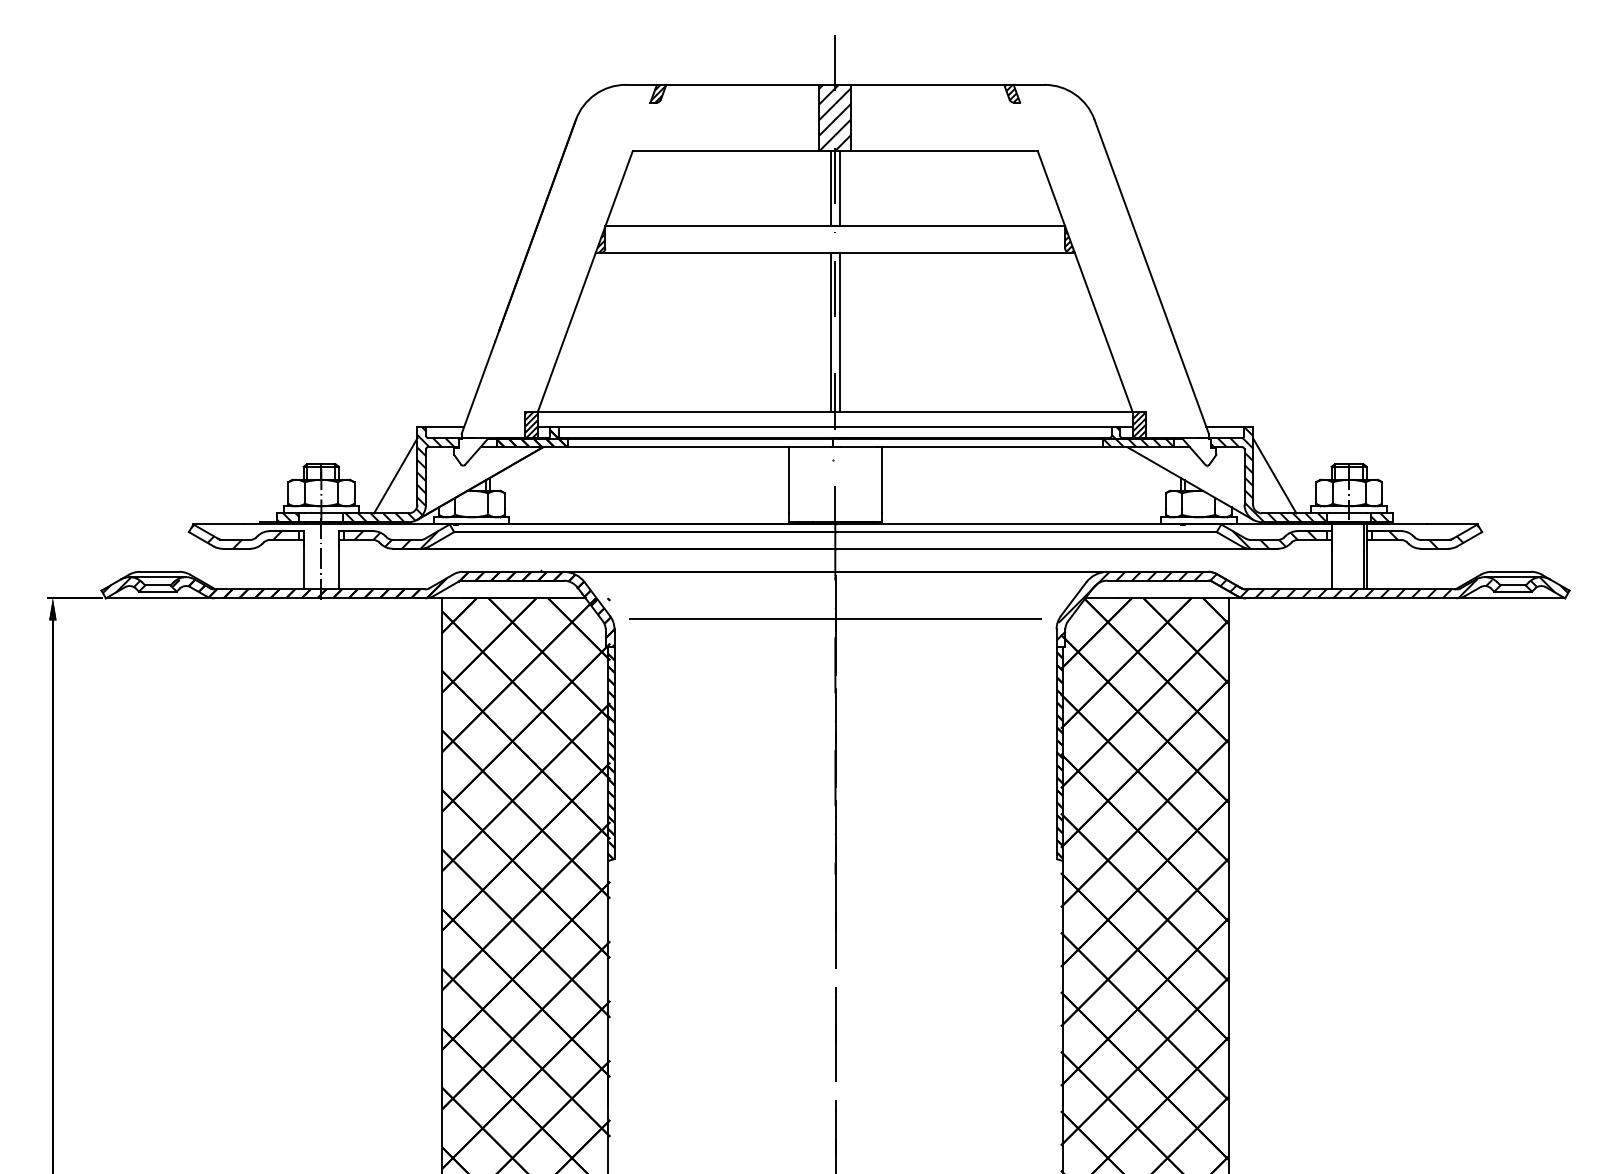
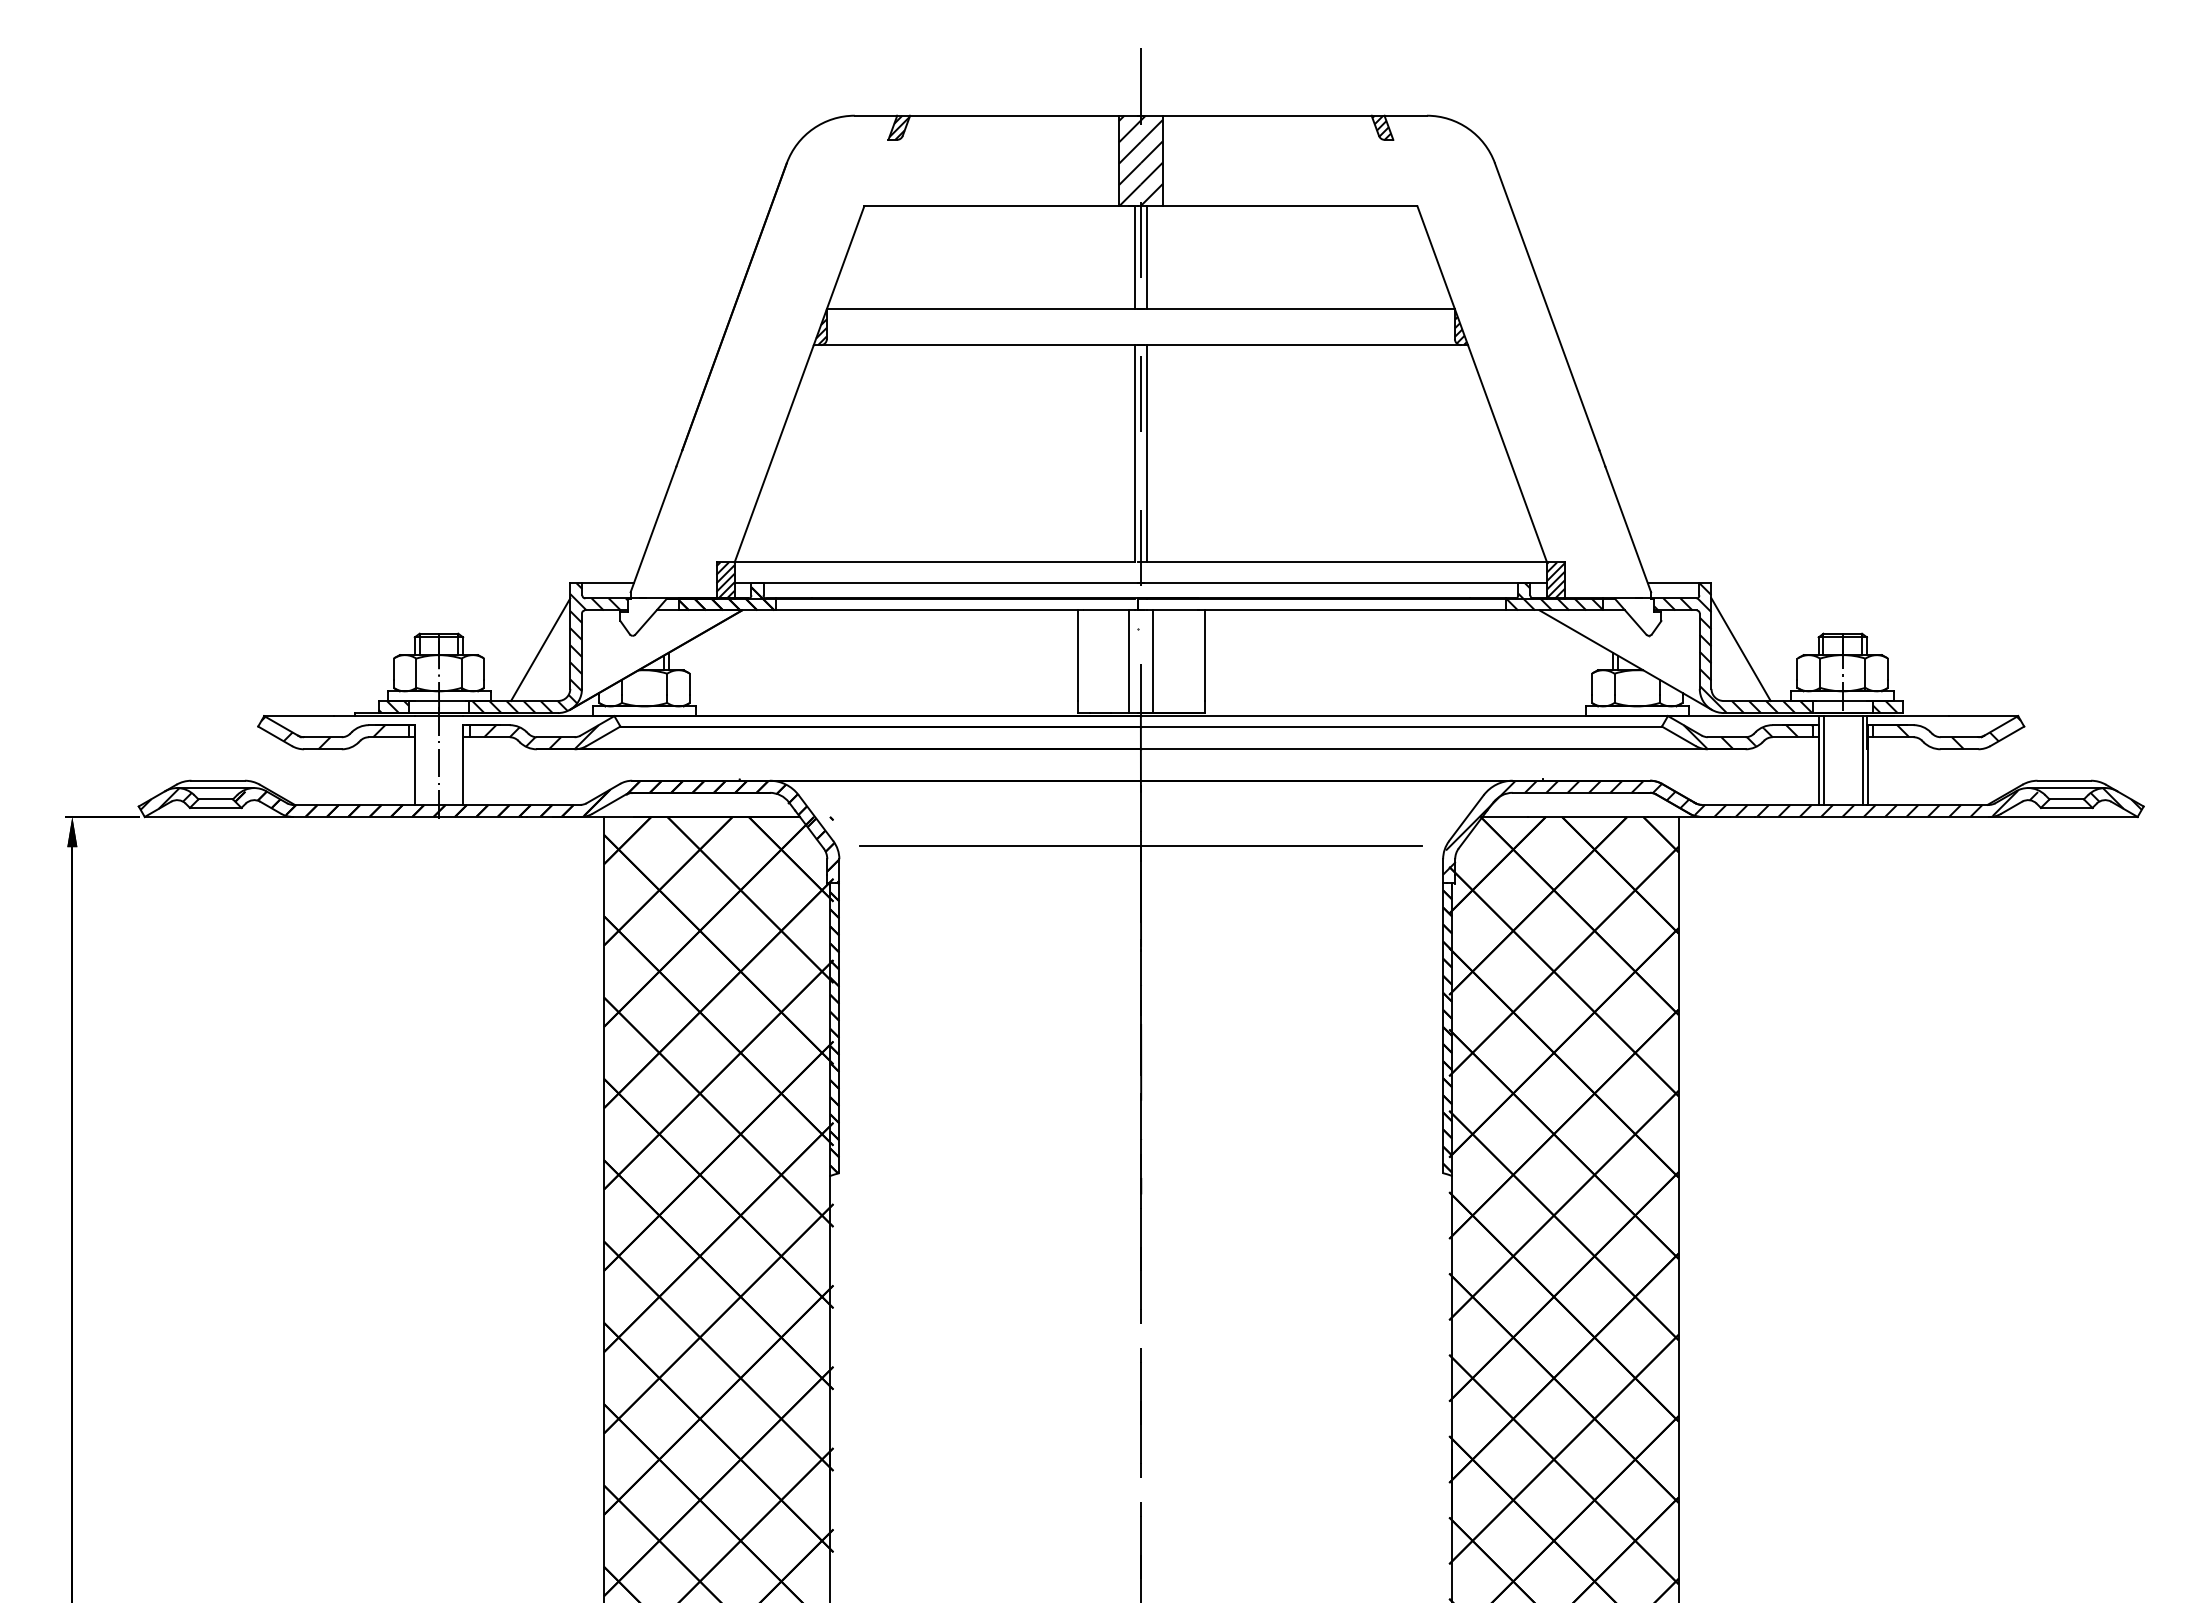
line: (826, 484) -> (1129, 661), added
line: (844, 484) -> (1153, 661), added
line: (1335, 556) -> (1824, 760), added

